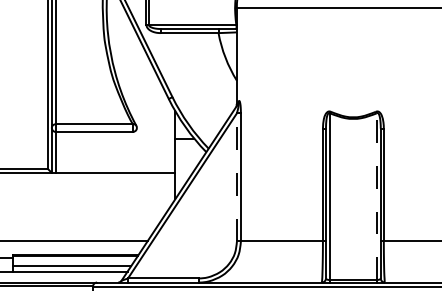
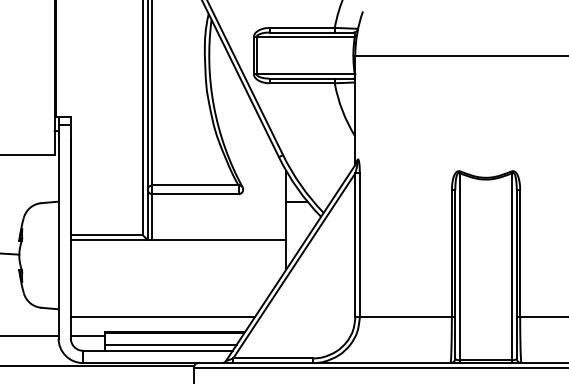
line: (237, 177) -> (355, 245), dashed -> solid
line: (376, 196) -> (512, 266), dashed -> solid

